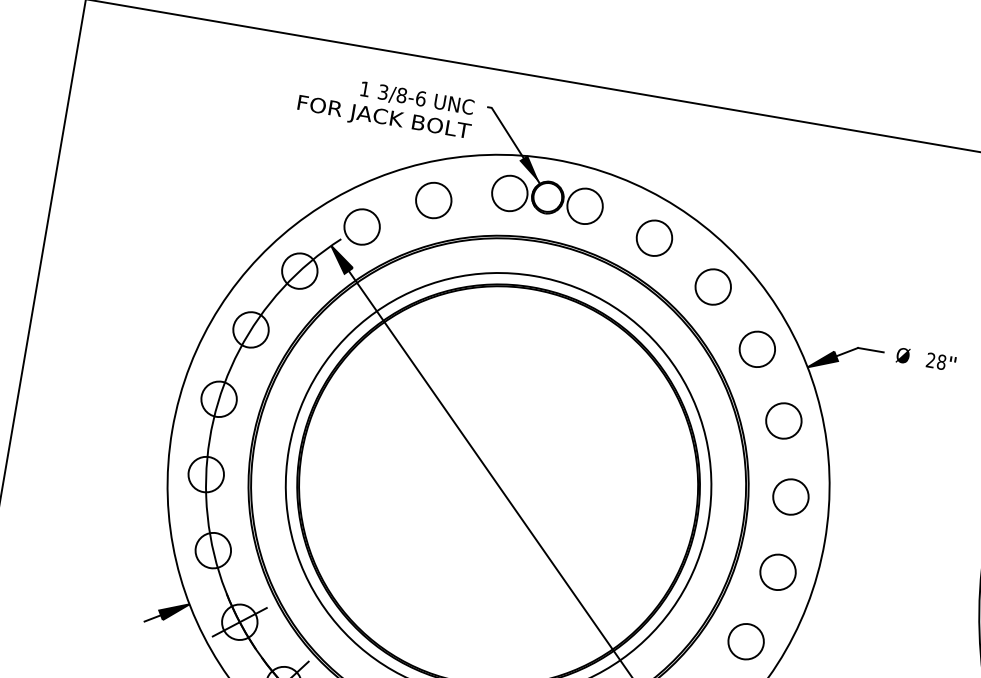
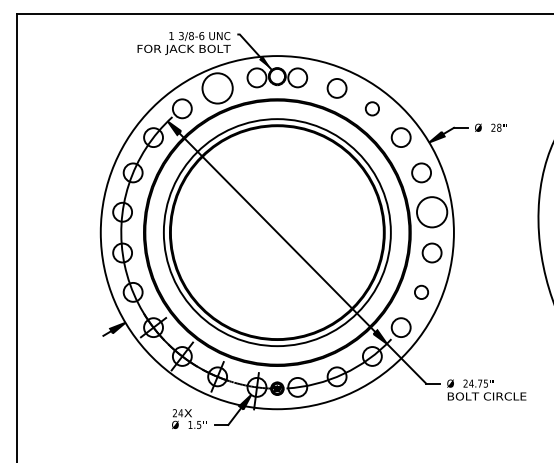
circle: (433, 198) -> (217, 87), size x1.6
circle: (713, 286) -> (372, 108), size x0.7
circle: (790, 495) -> (431, 211), size x1.6
circle: (745, 641) -> (421, 292), size x0.7

